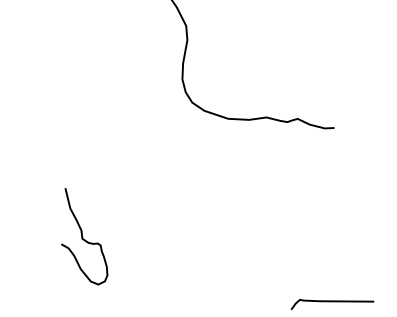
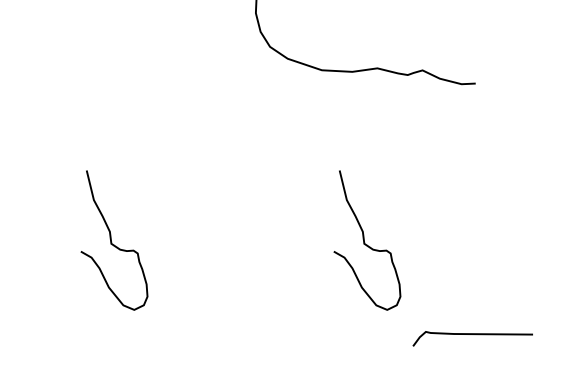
curve: (258, 236) -> (365, 240), added

